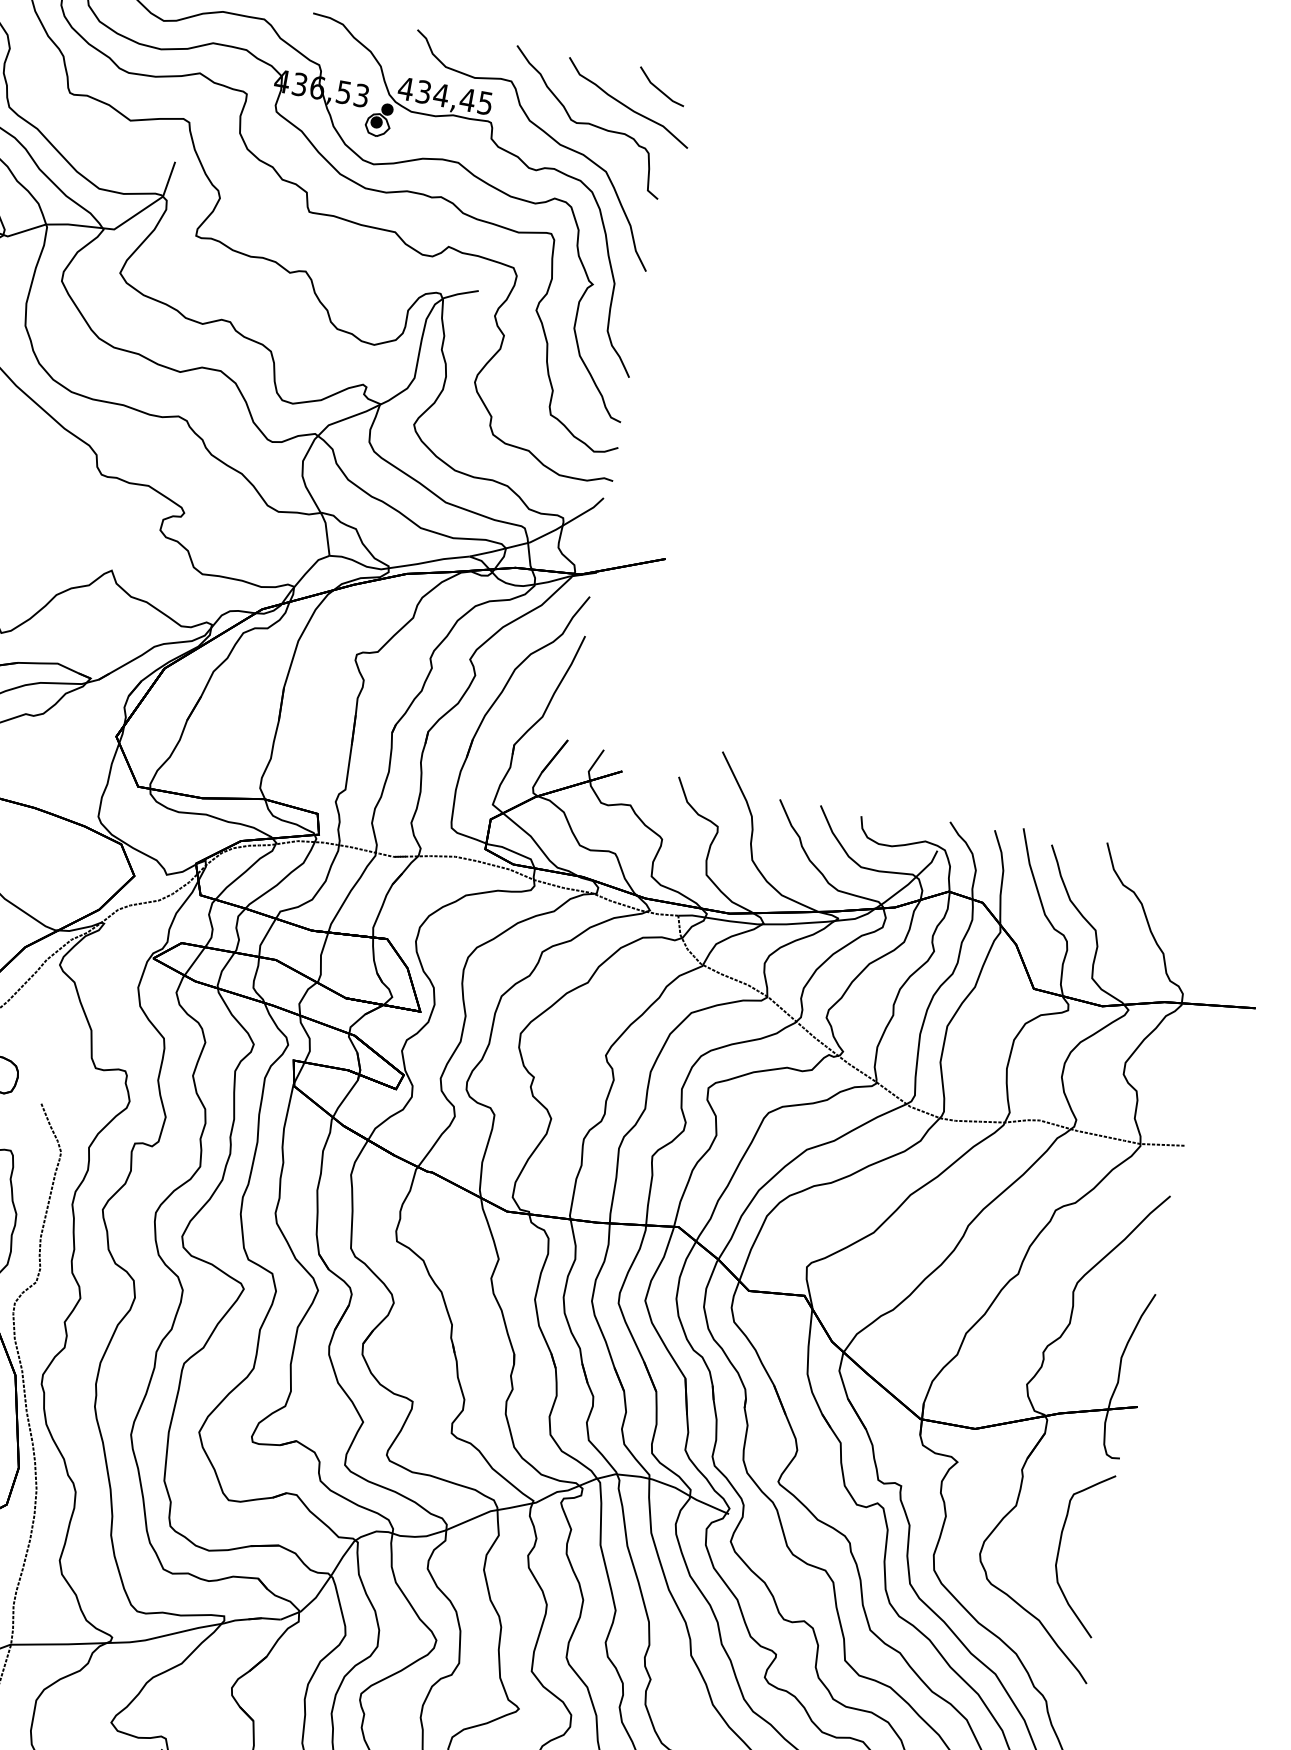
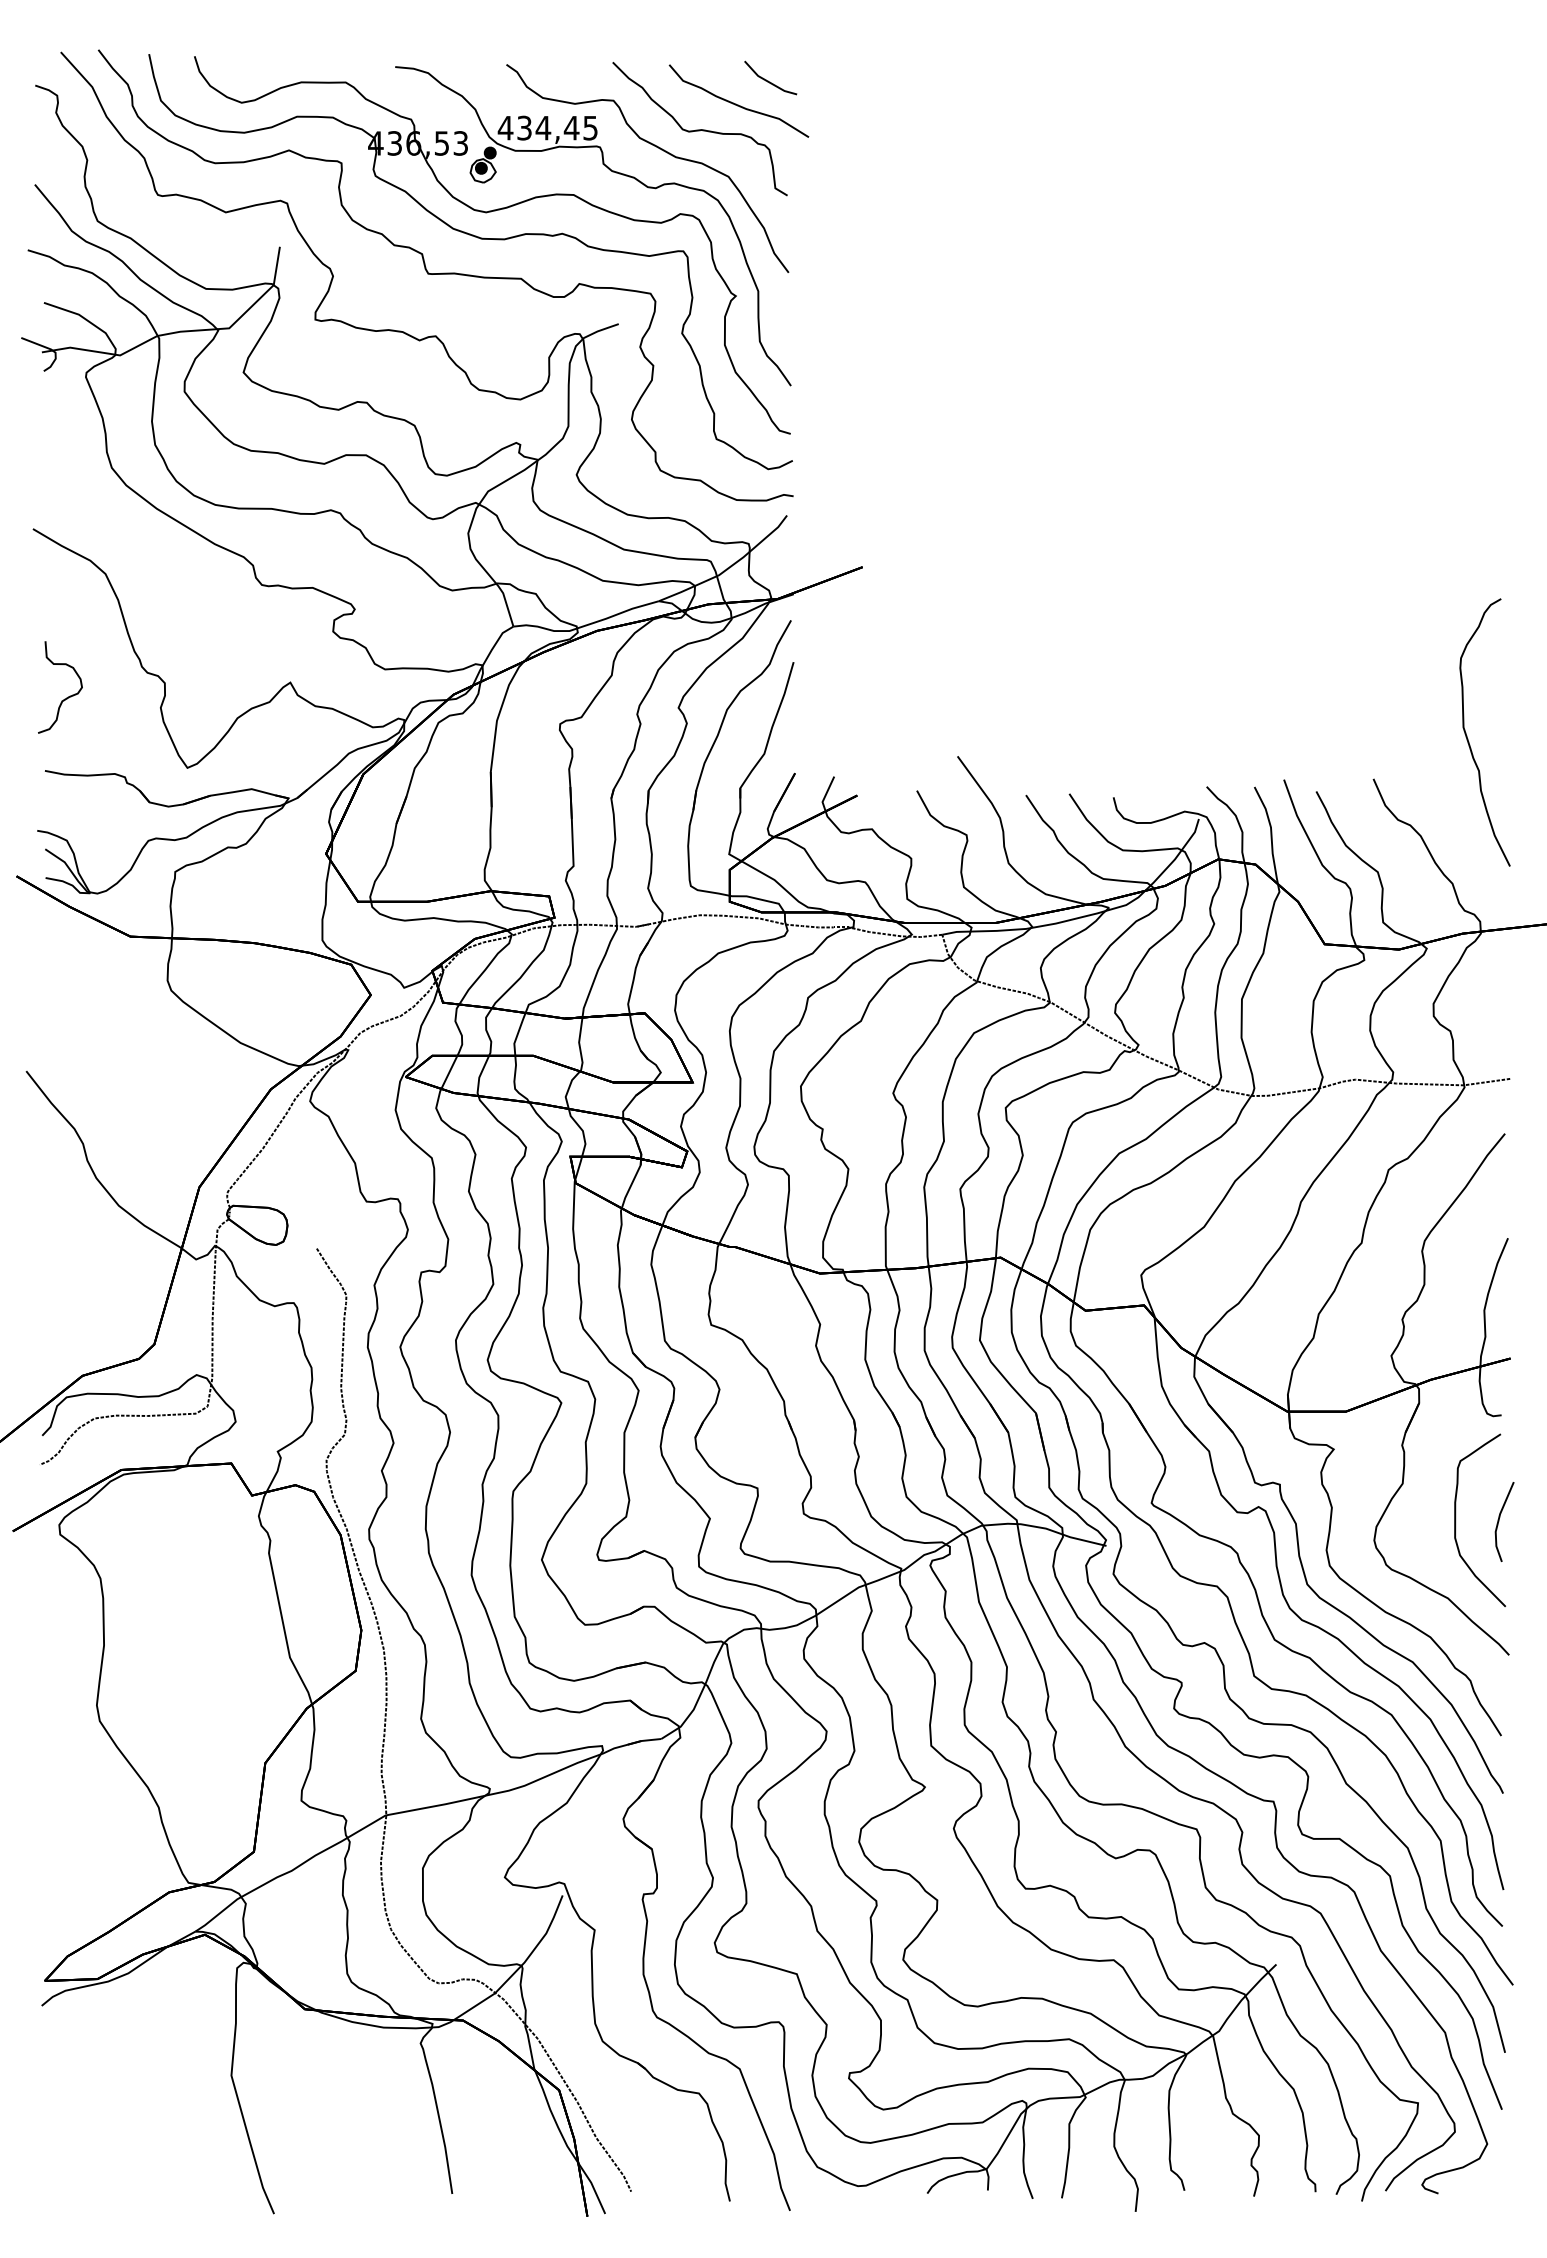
curve: (1202, 820) -> (1468, 738), added
line: (1100, 1557) -> (1499, 1521), added

